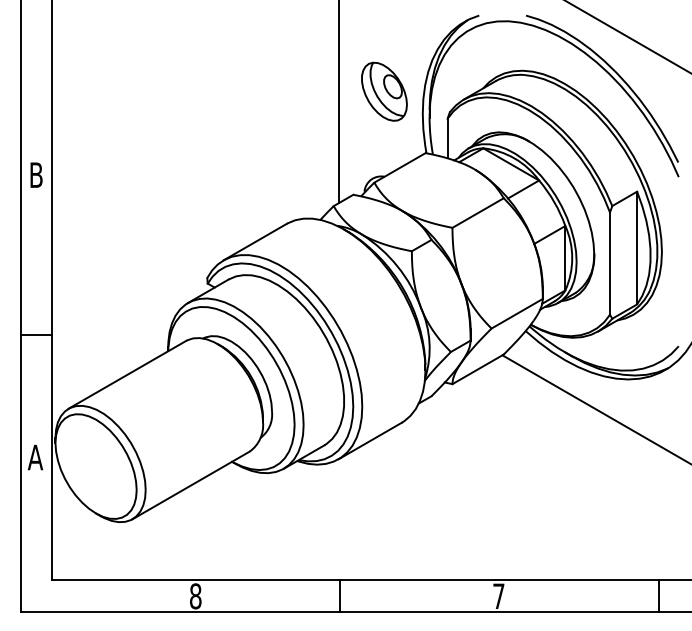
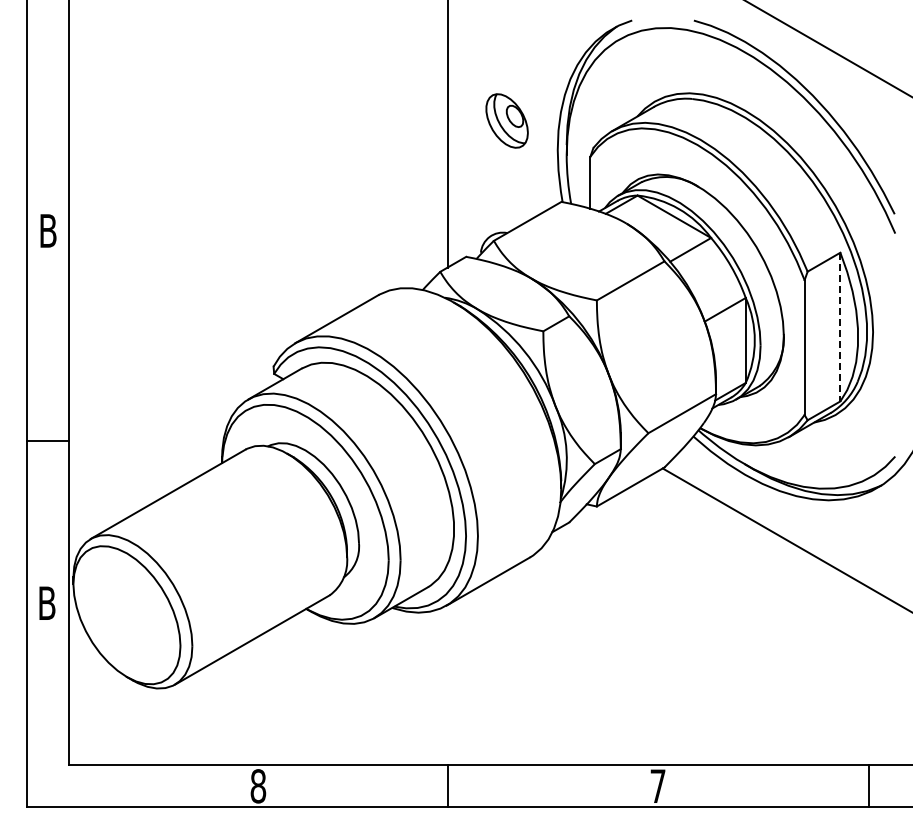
part: (383, 91) -> (506, 120), size x0.7
line: (637, 248) -> (840, 327), solid -> dashed
text: (35, 456) -> (46, 602), A -> B

